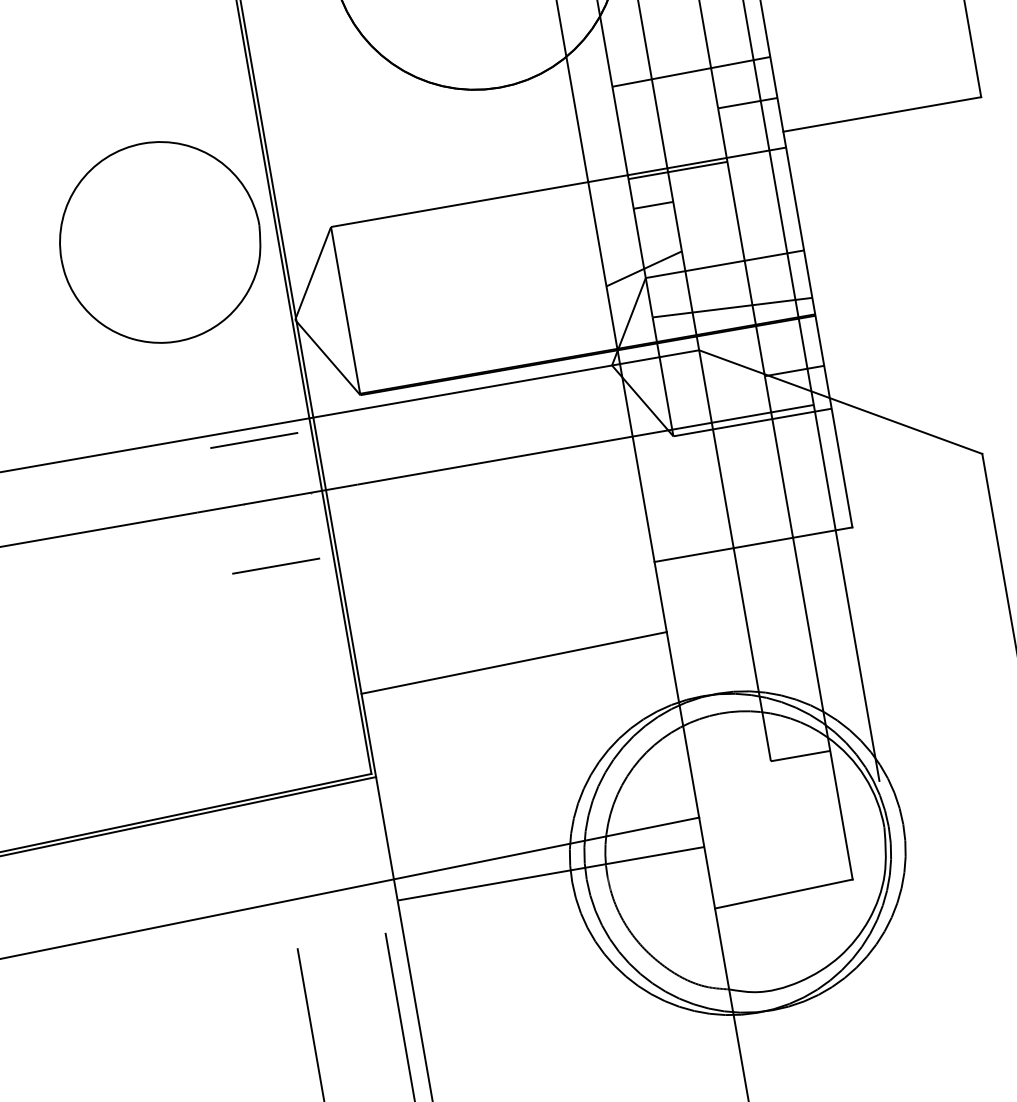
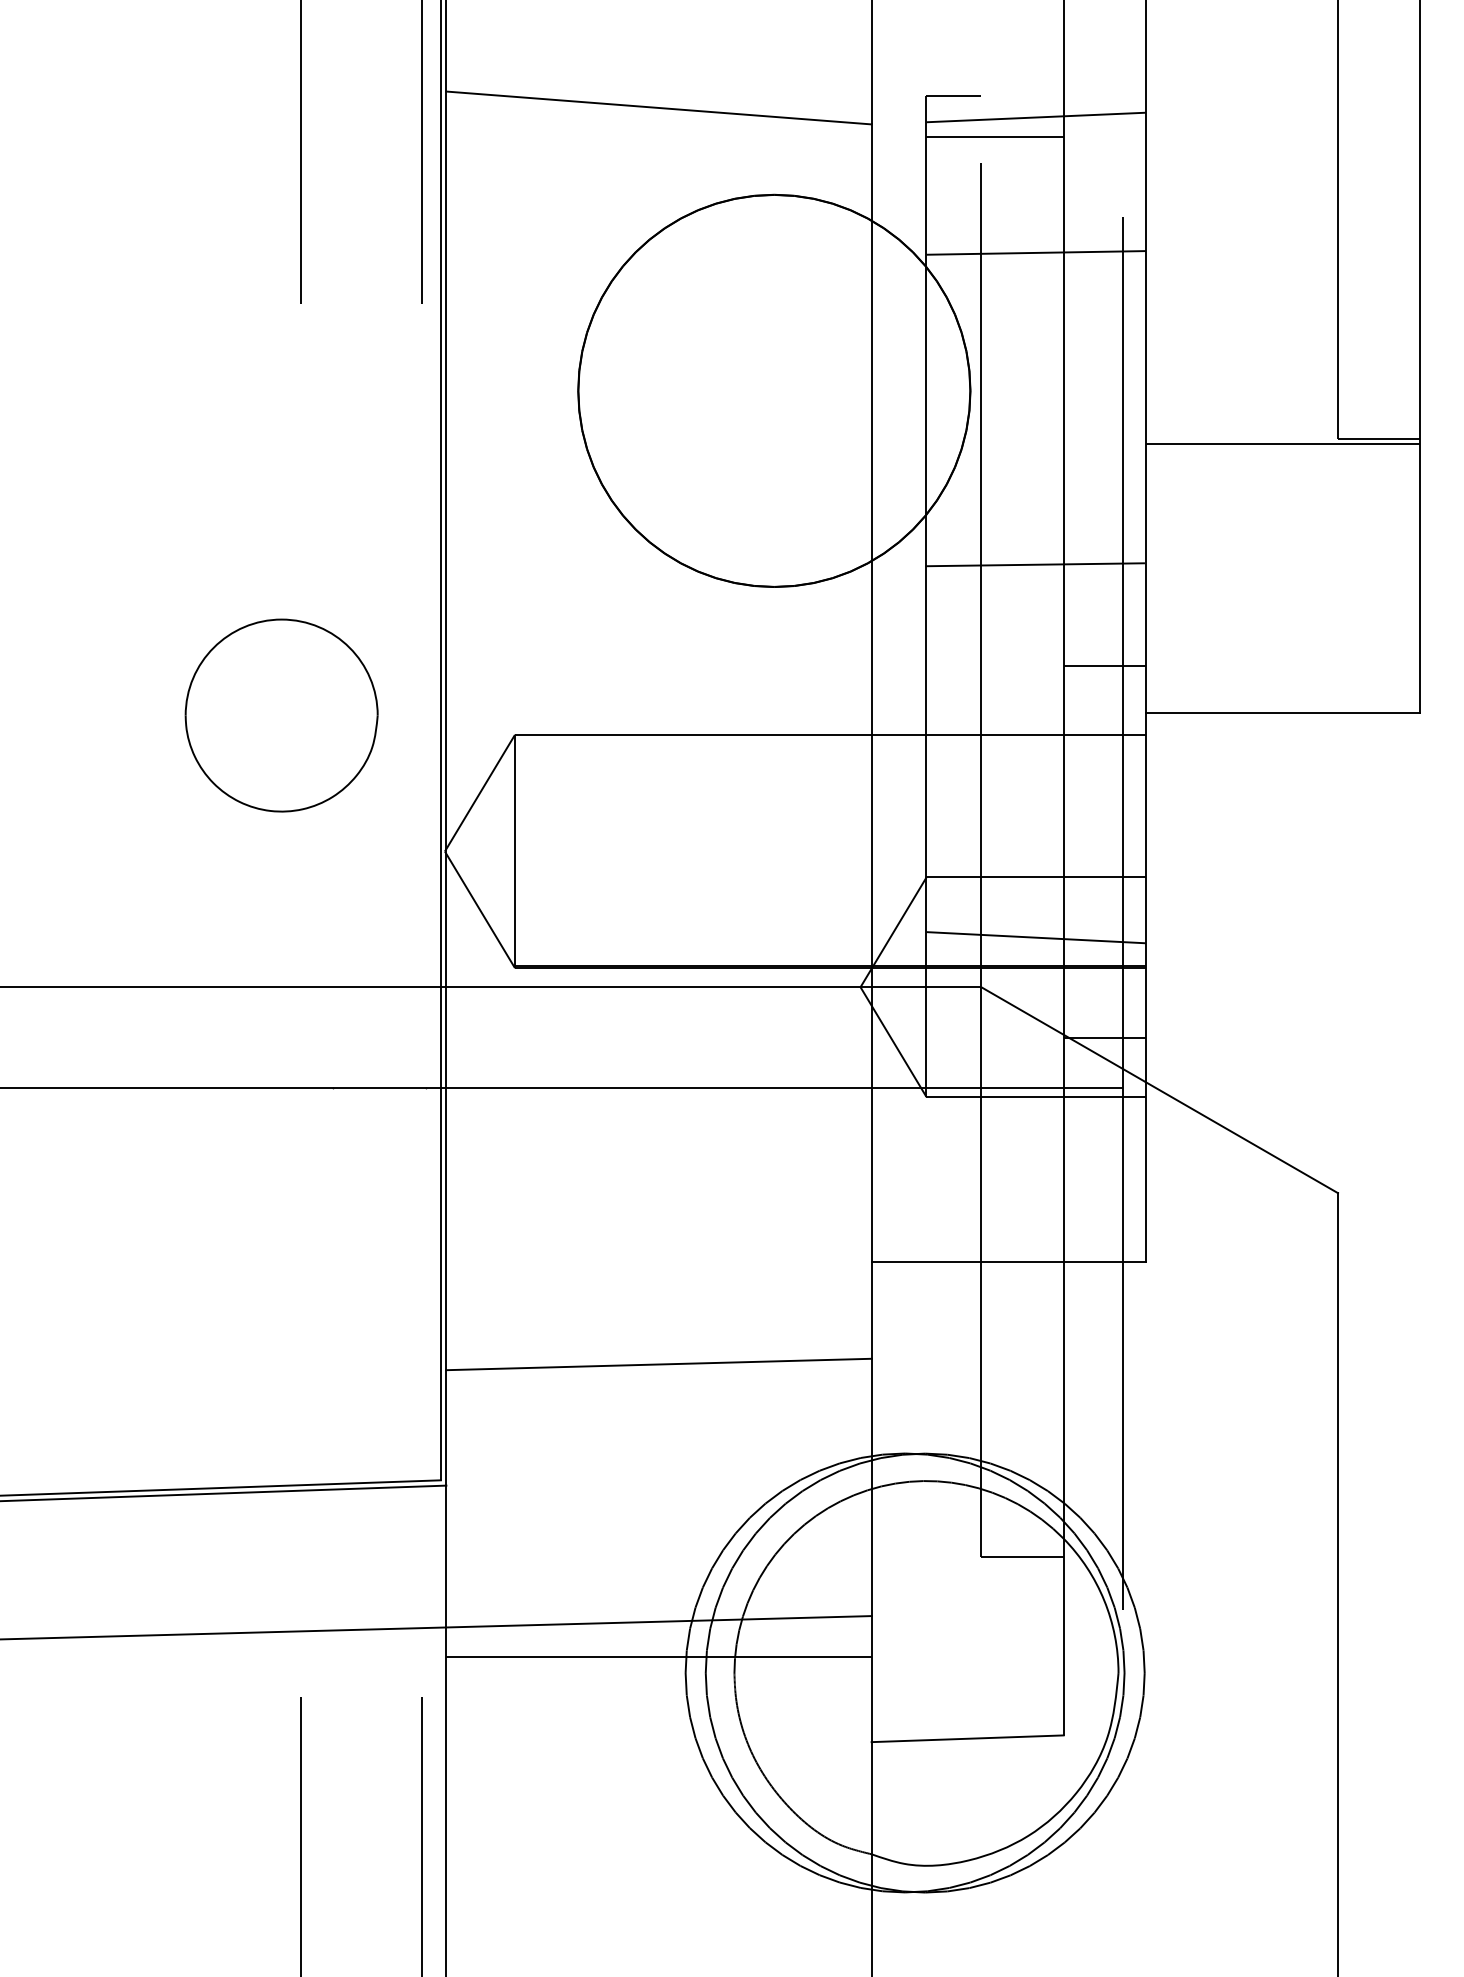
line: (690, 71) -> (1034, 564), moved
line: (677, 170) -> (994, 740), removed
line: (653, 205) -> (953, 781), removed
part: (160, 242) -> (281, 715), size x0.7
line: (644, 268) -> (926, 864), removed
line: (254, 440) -> (361, 1004), removed
line: (276, 566) -> (361, 1178), removed

